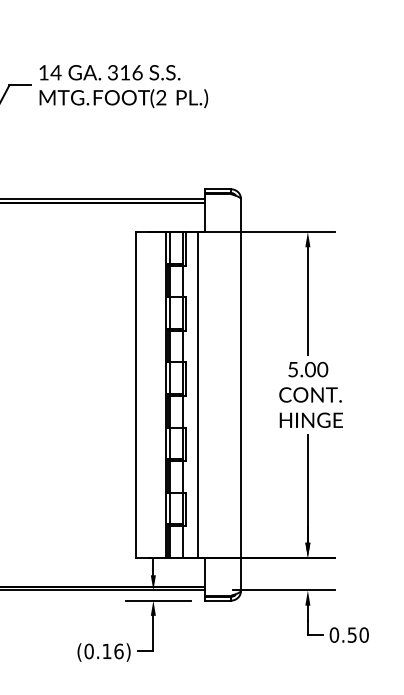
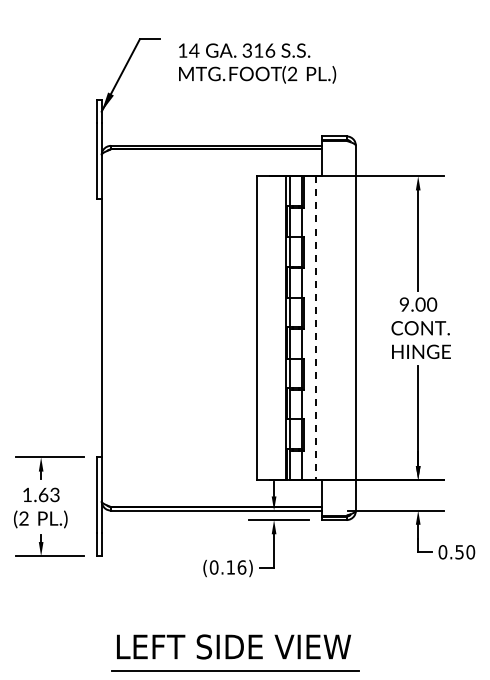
text: (123, 86) -> (257, 63), moved
text: (292, 369) -> (403, 304), 5.00 -> 9.00
line: (198, 395) -> (316, 328), solid -> dashed

